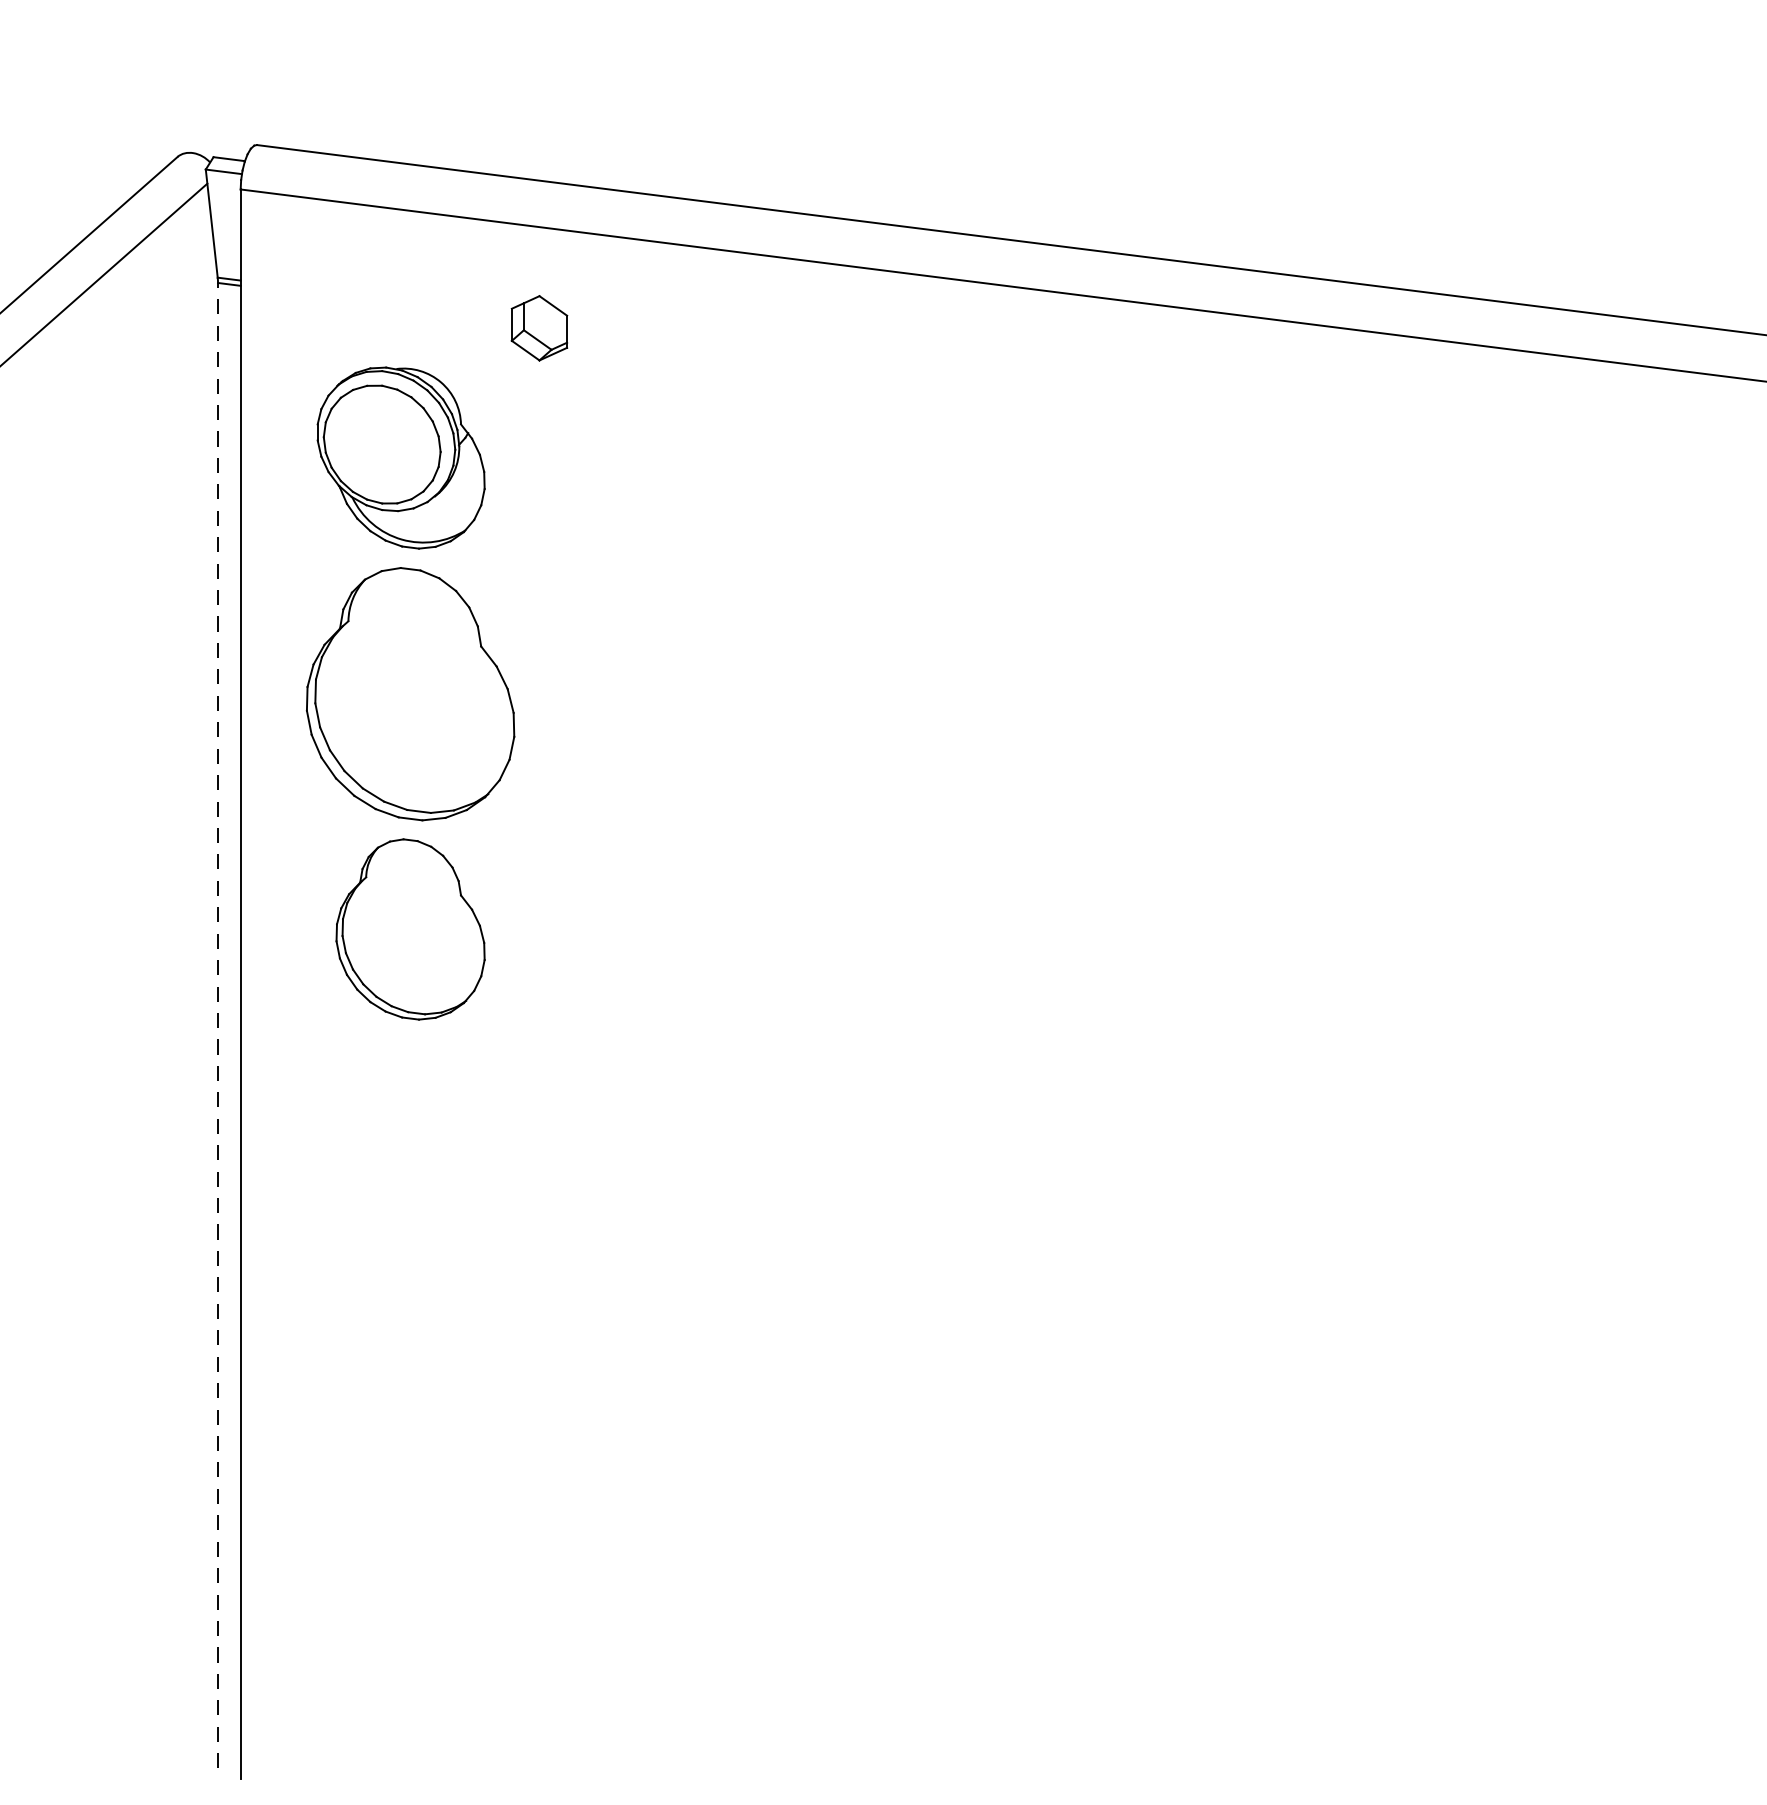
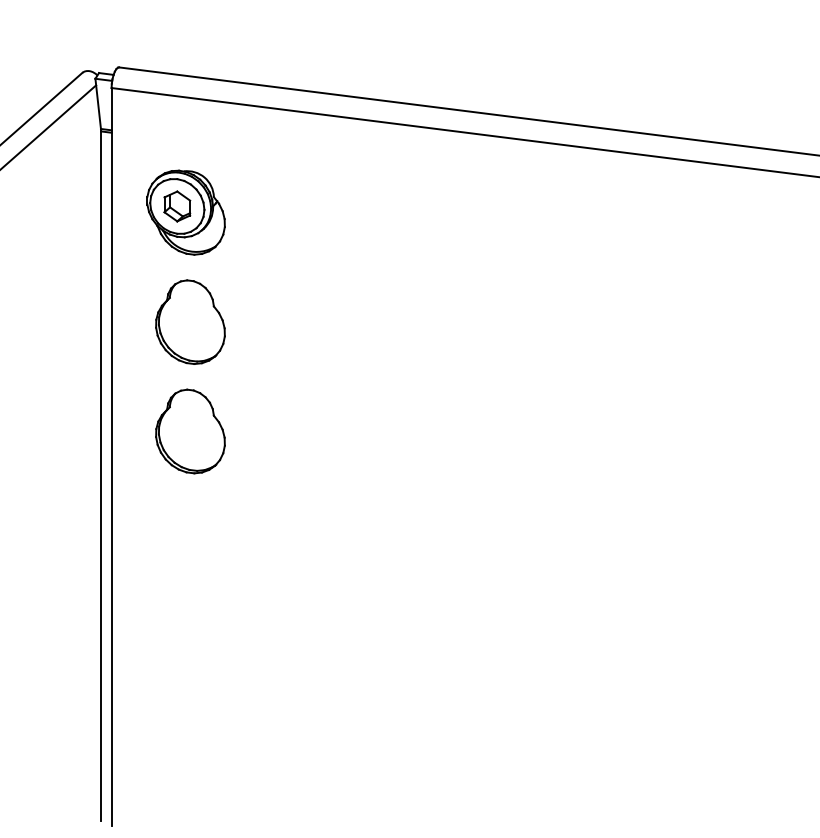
part: (539, 328) -> (177, 206), moved
part: (410, 692) -> (190, 321), size x0.71
line: (218, 1026) -> (101, 476), dashed -> solid

